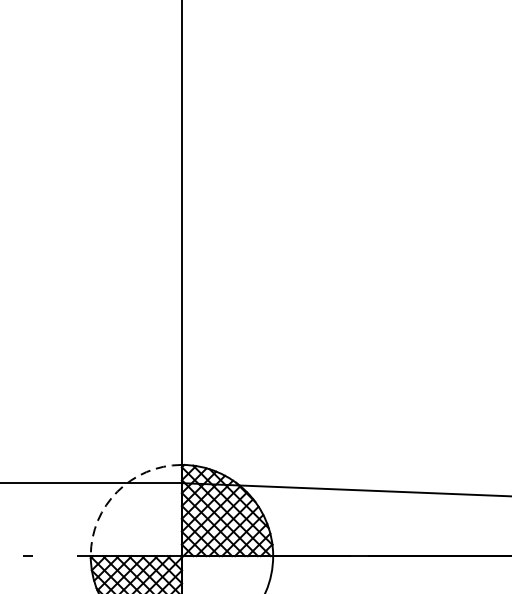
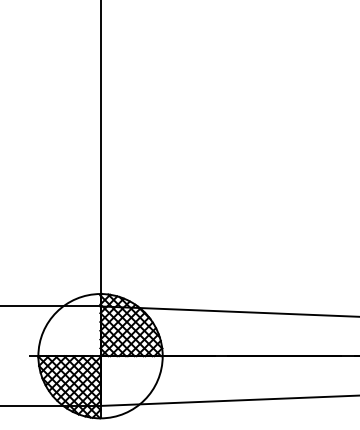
arc: (117, 492) -> (56, 312), dashed -> solid

